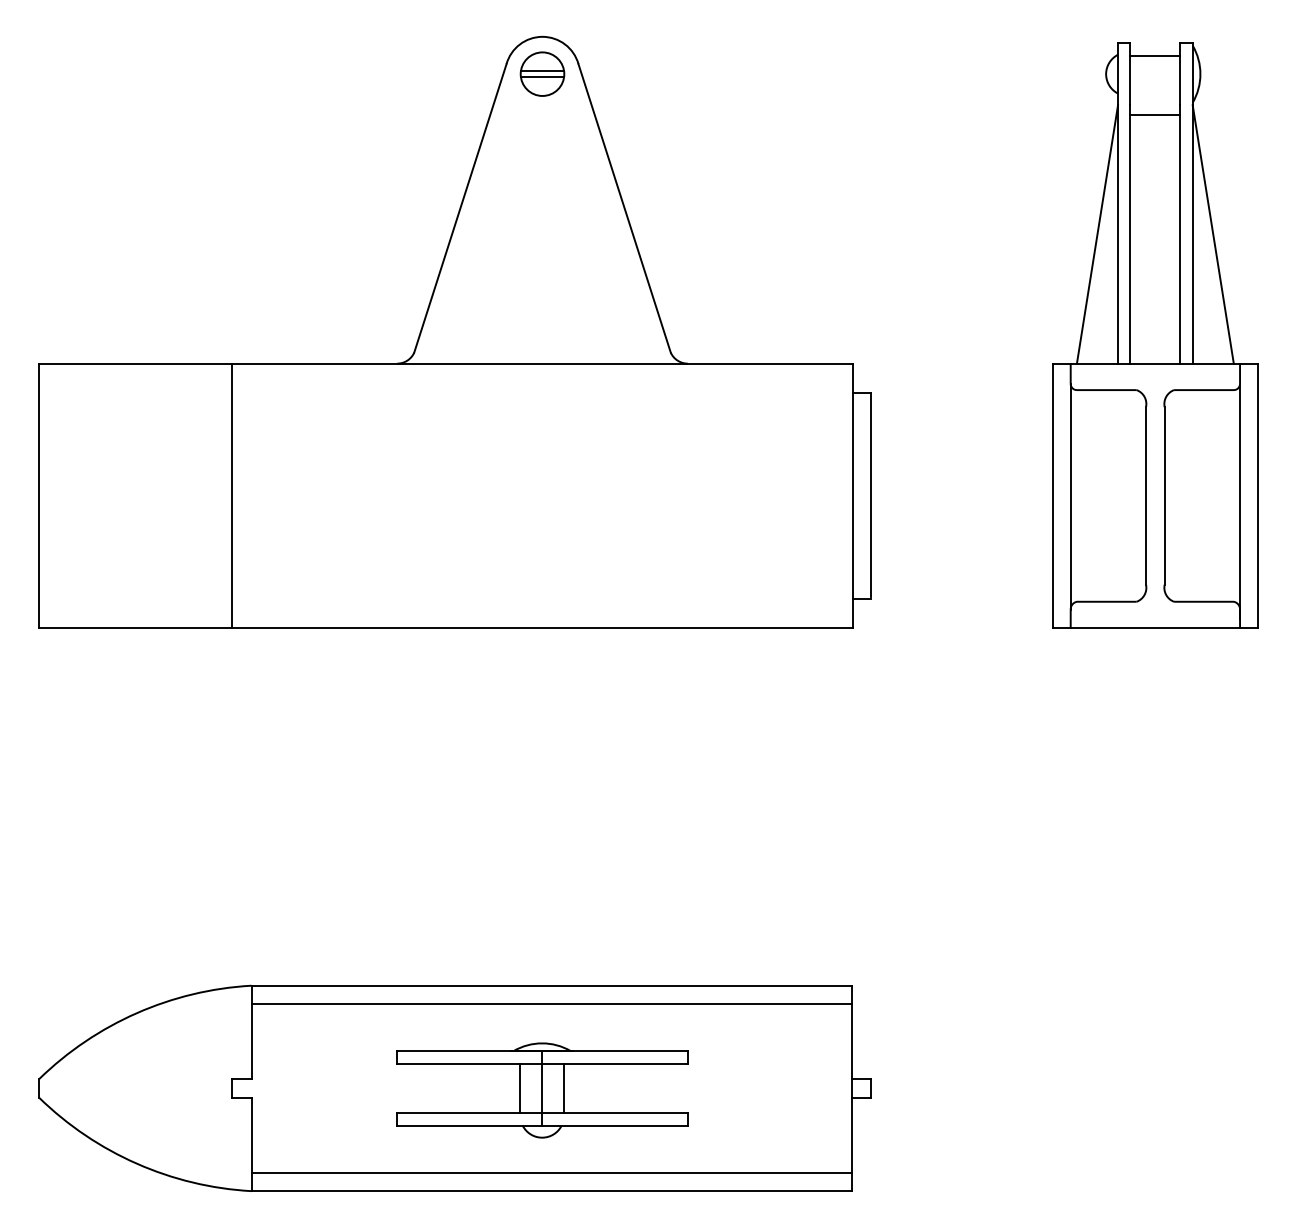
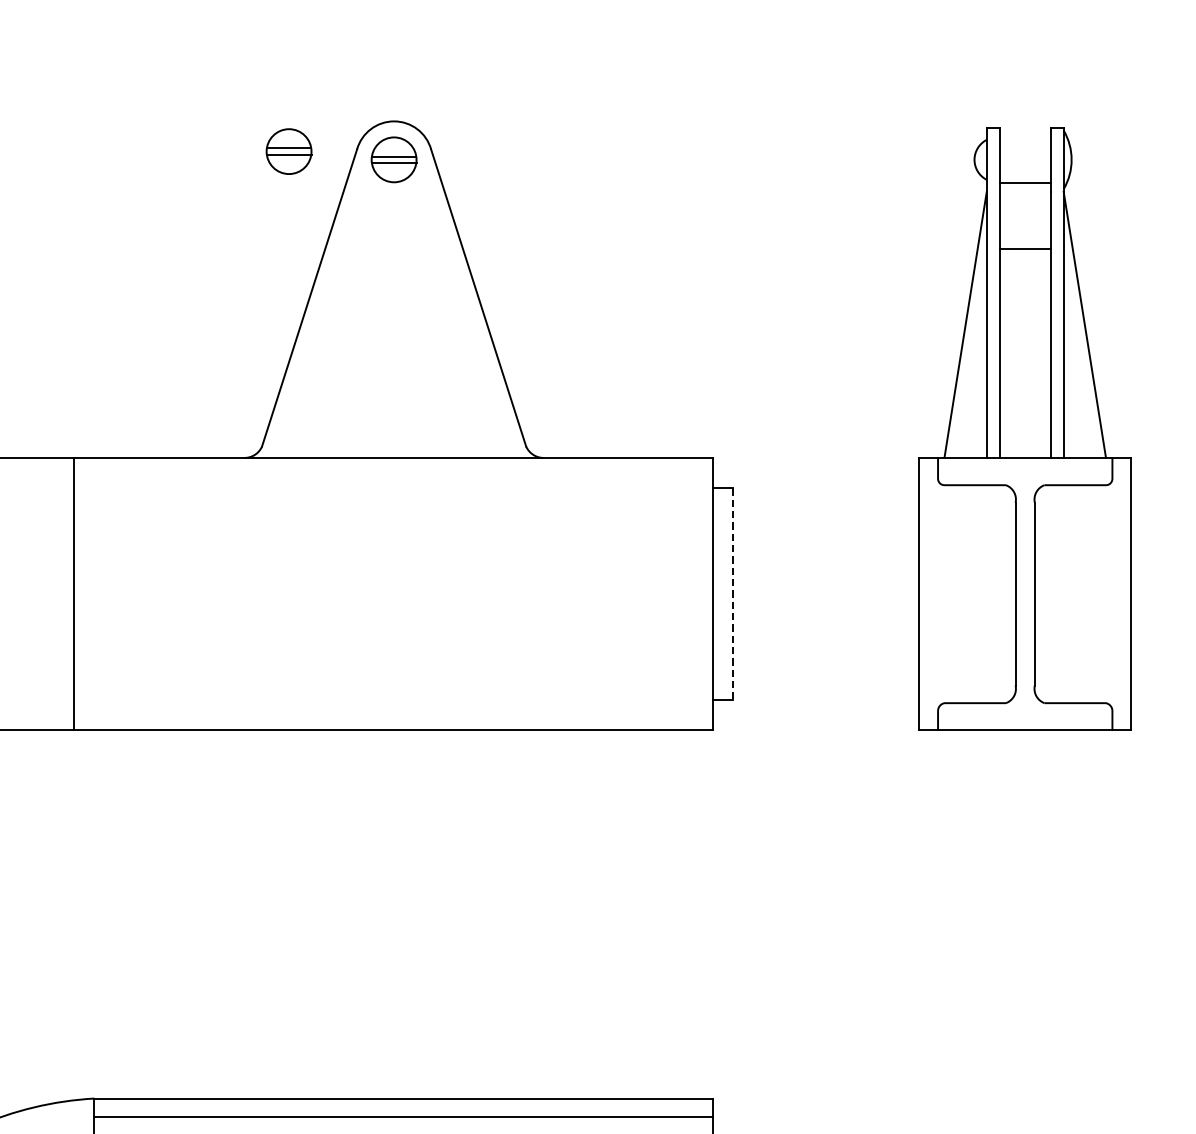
line: (1155, 55) -> (1025, 182), moved
part: (440, 65) -> (289, 150), added
line: (1155, 114) -> (1025, 248), moved
line: (871, 495) -> (732, 593), solid -> dashed
line: (1070, 496) -> (937, 594), removed
line: (1240, 502) -> (1112, 600), removed

